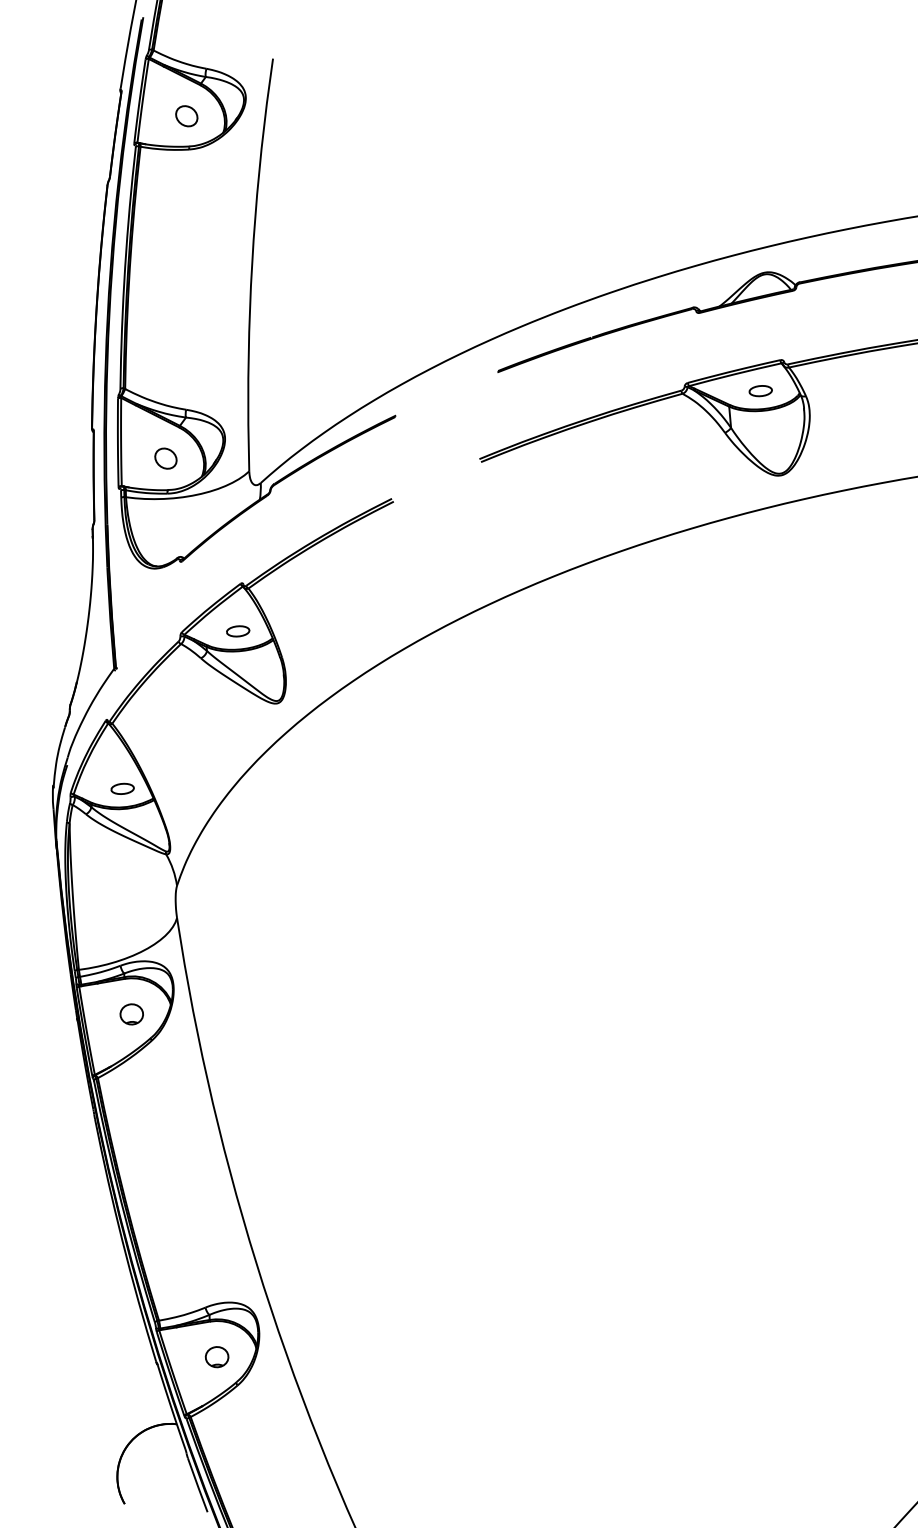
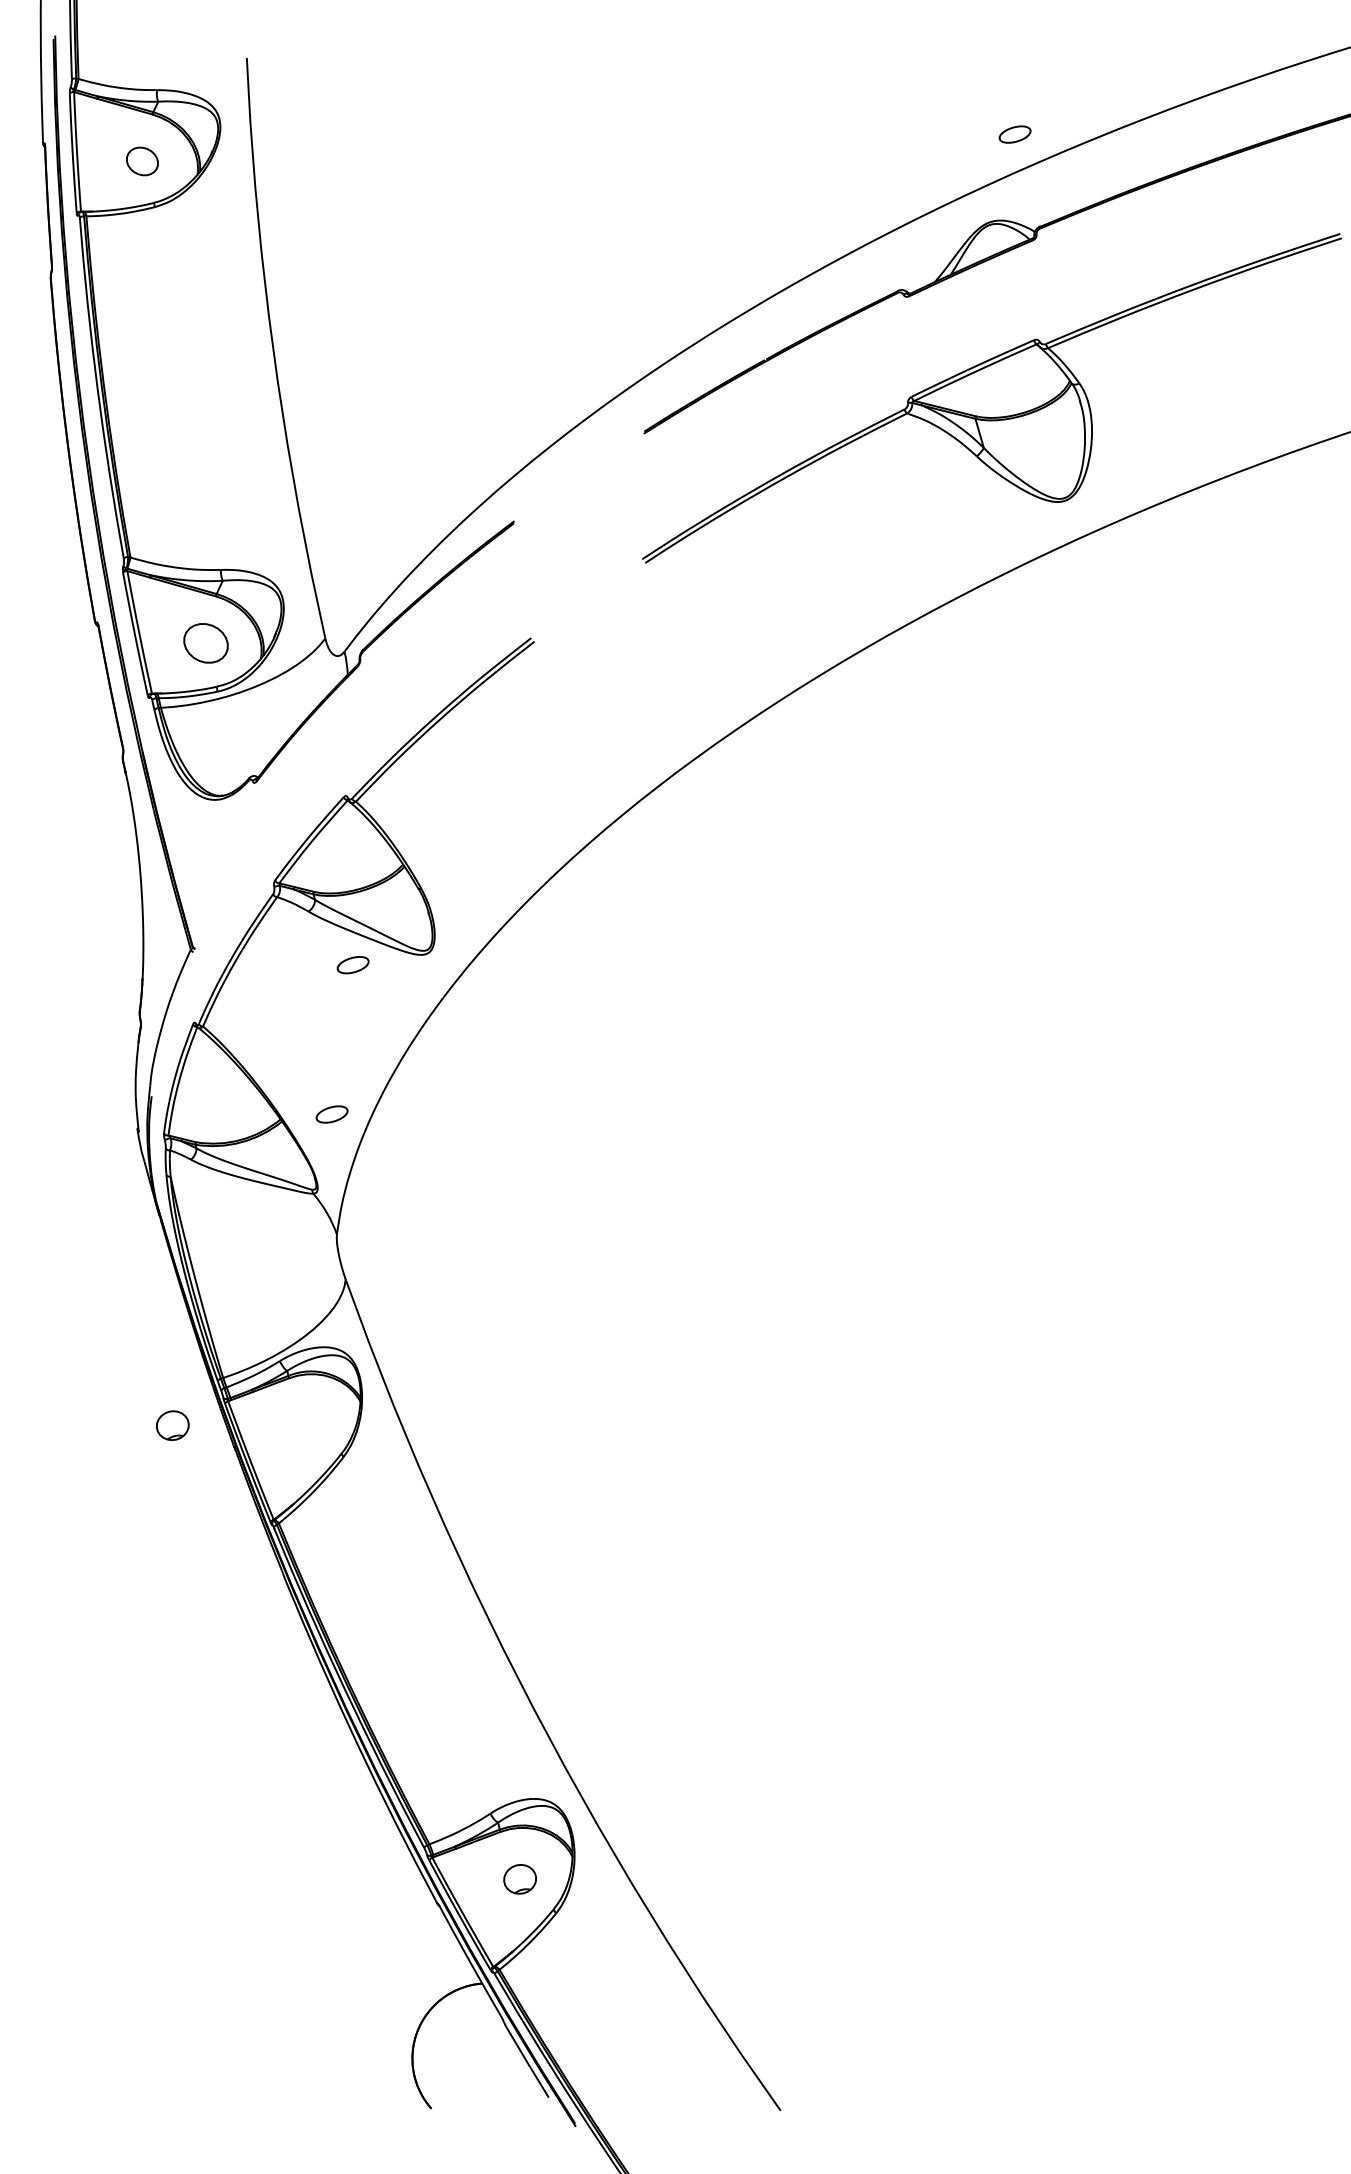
part: (760, 390) -> (1014, 134), moved
part: (165, 458) -> (205, 643), size x1.4
part: (237, 631) -> (352, 965), moved
part: (122, 788) -> (331, 1114), moved
part: (131, 1014) -> (172, 1425), moved

